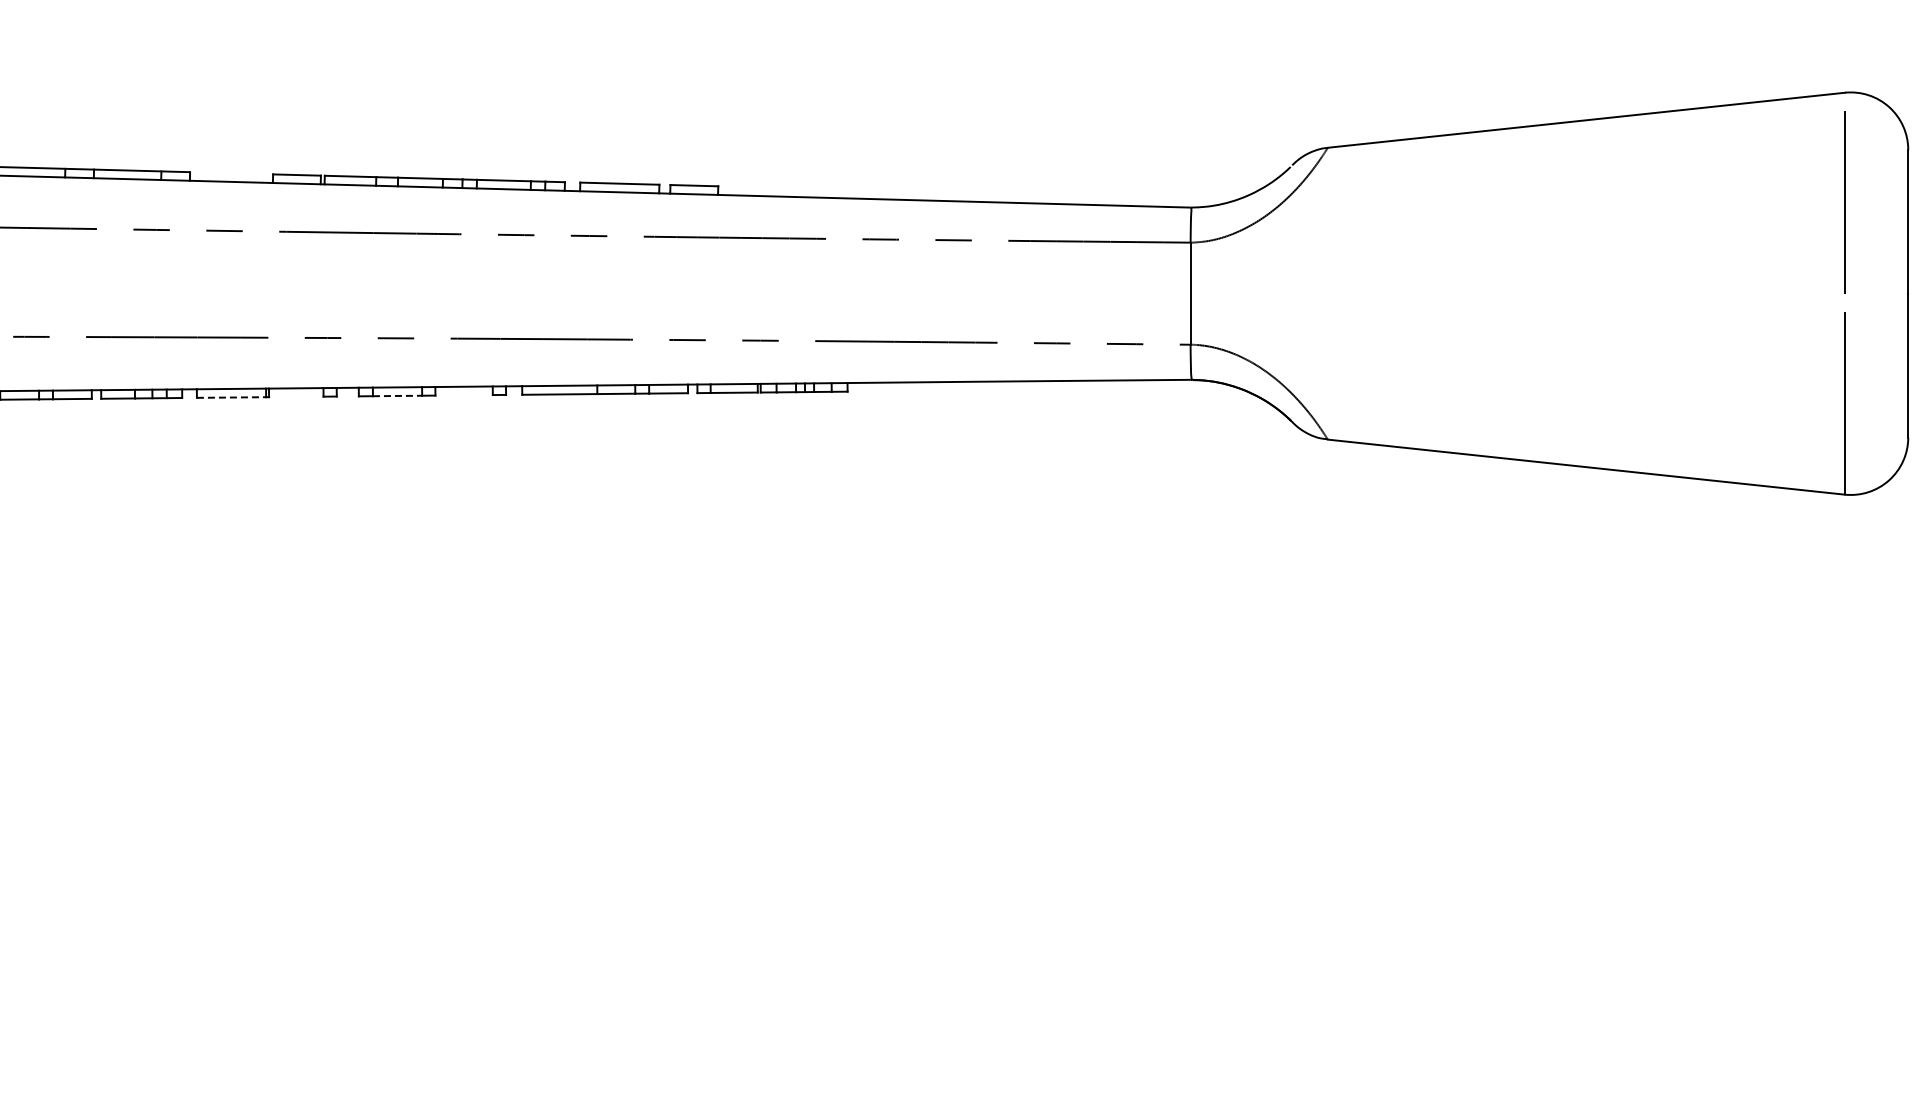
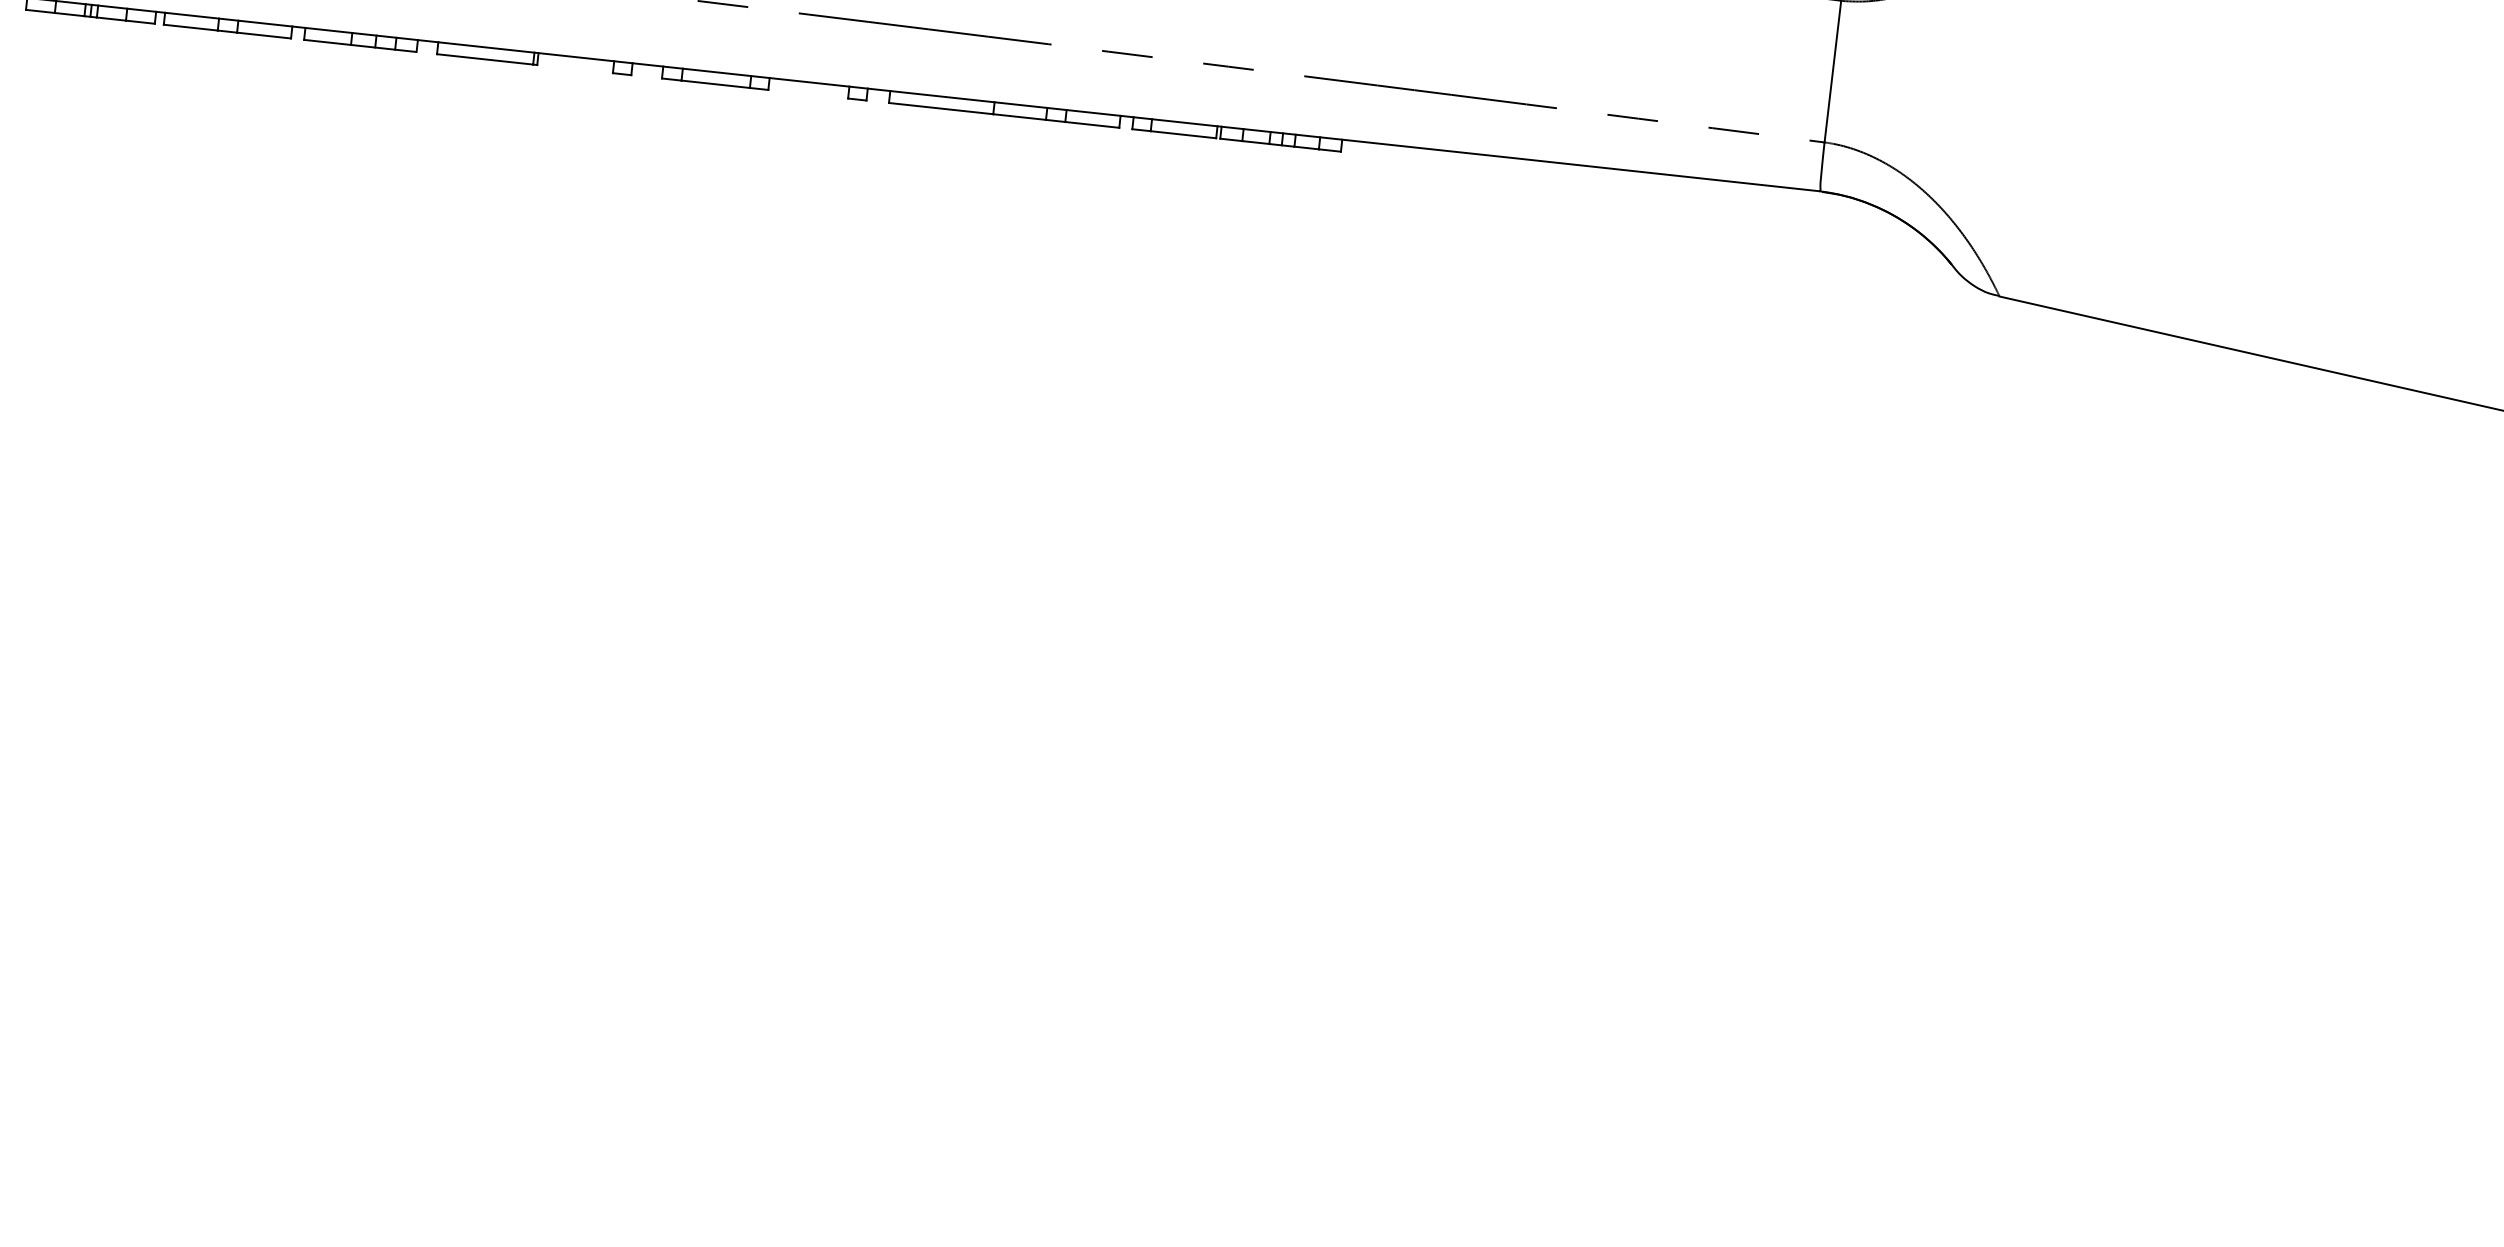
line: (397, 395) -> (715, 83), dashed -> solid
line: (231, 397) -> (485, 59), dashed -> solid

